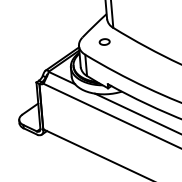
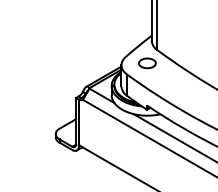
part: (104, 42) -> (147, 63), size x1.67

